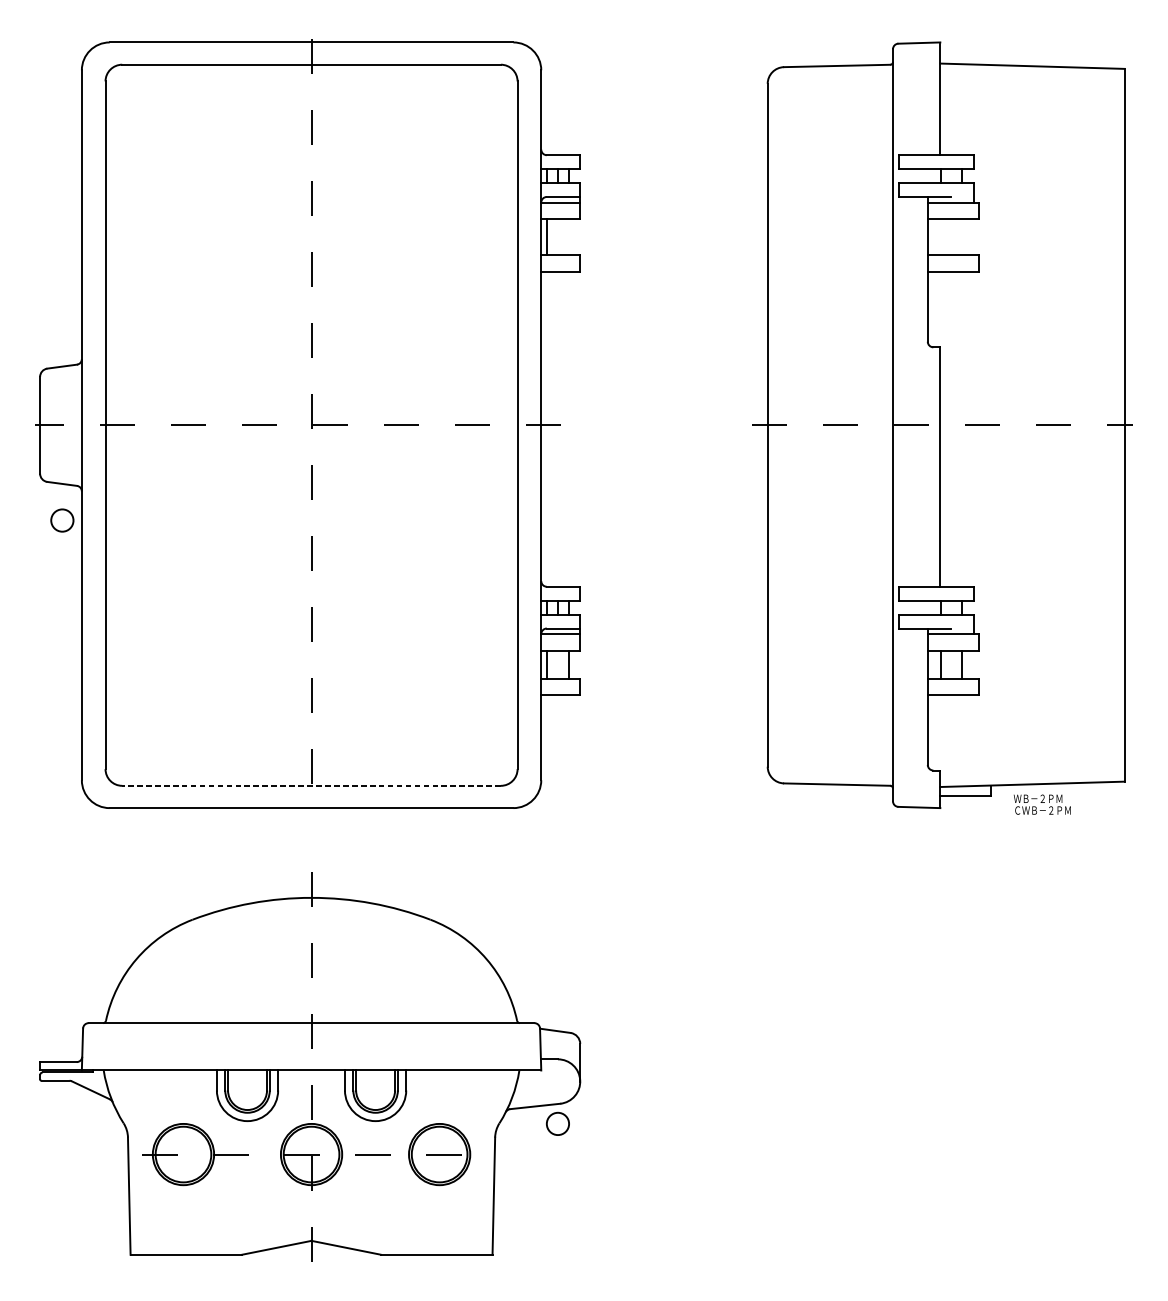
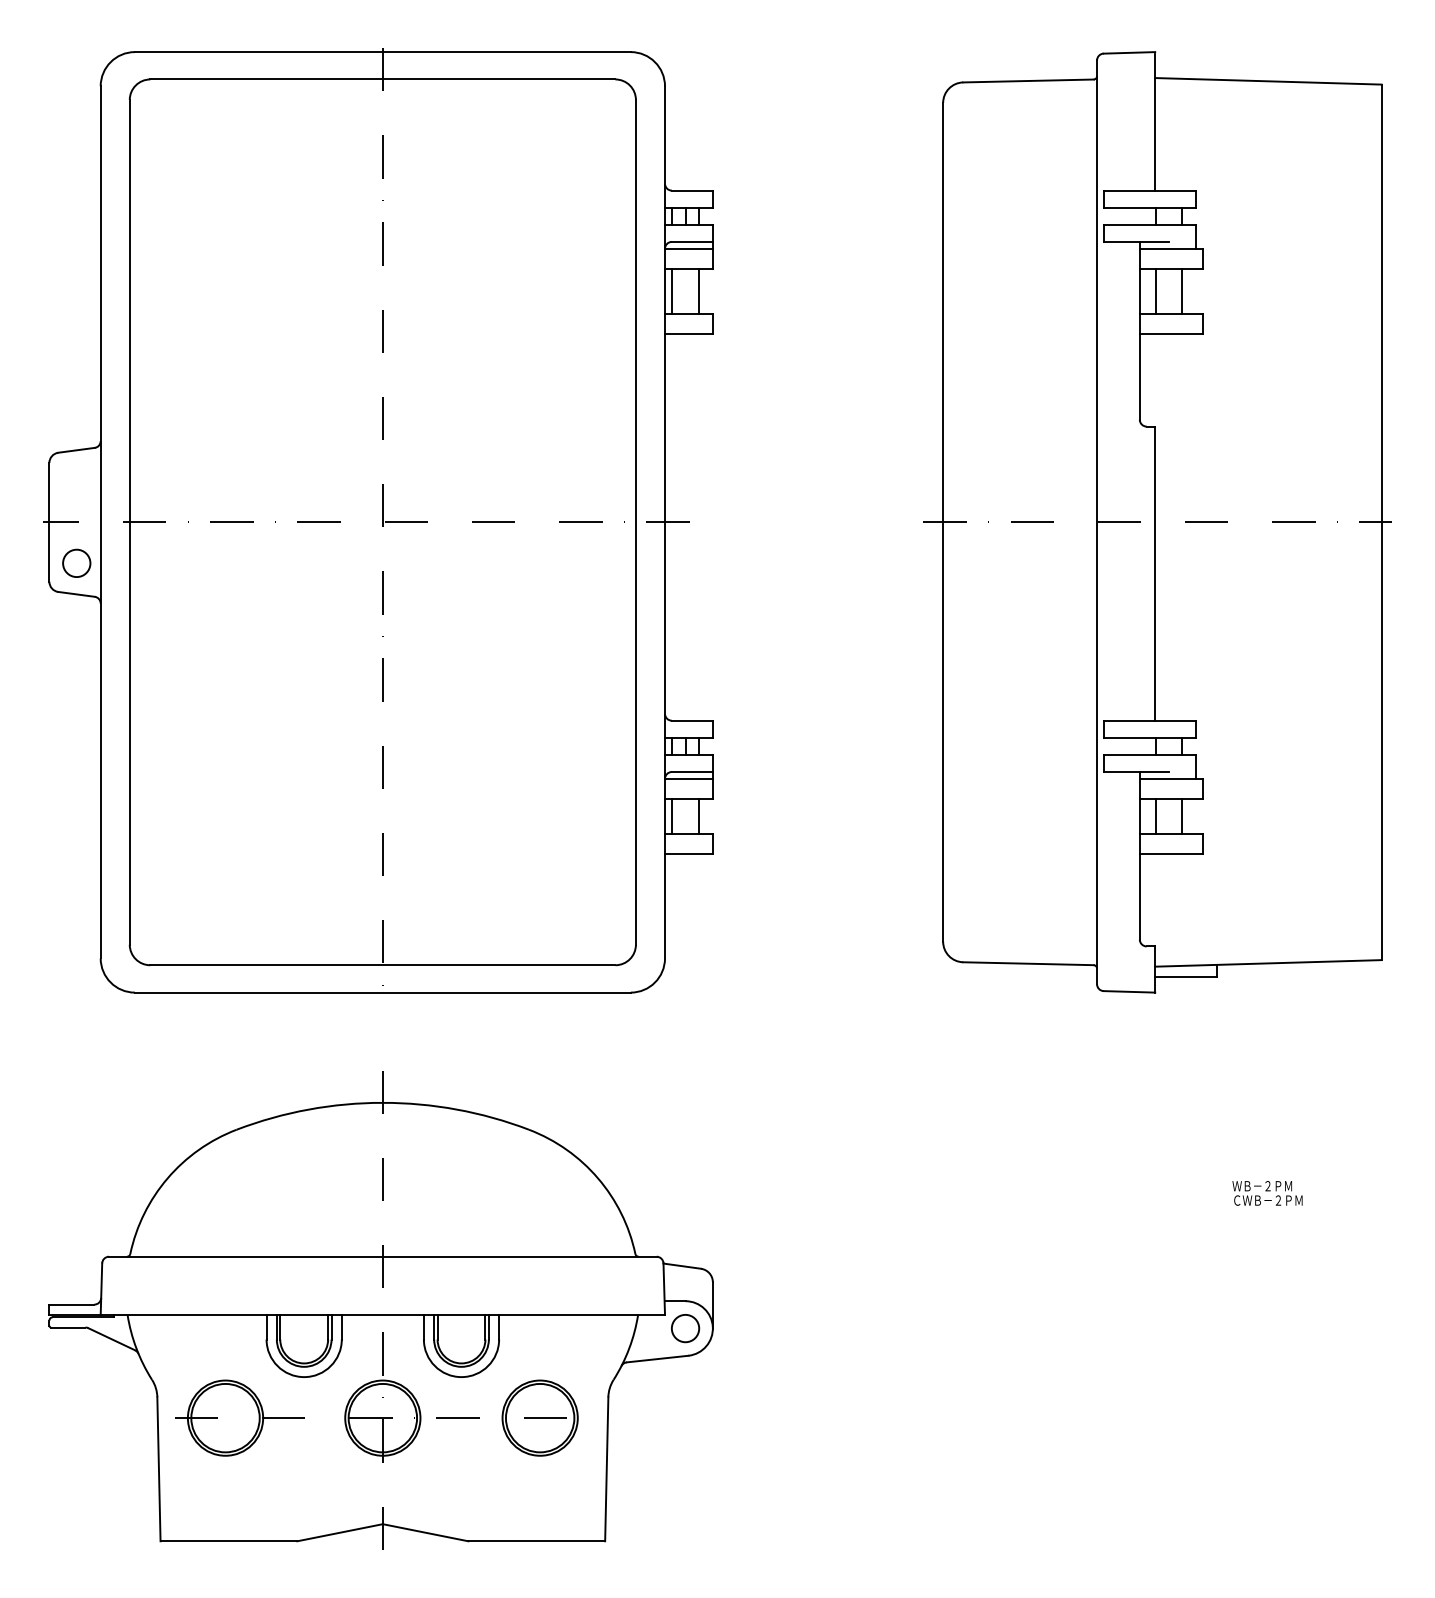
line: (568, 237) -> (698, 291), added
line: (940, 237) -> (1155, 291), added
line: (962, 237) -> (1182, 291), added
circle: (62, 519) -> (76, 562), moved
line: (311, 786) -> (382, 965), dashed -> solid
text: (1042, 804) -> (1267, 1193), moved
circle: (557, 1123) -> (685, 1328), moved

